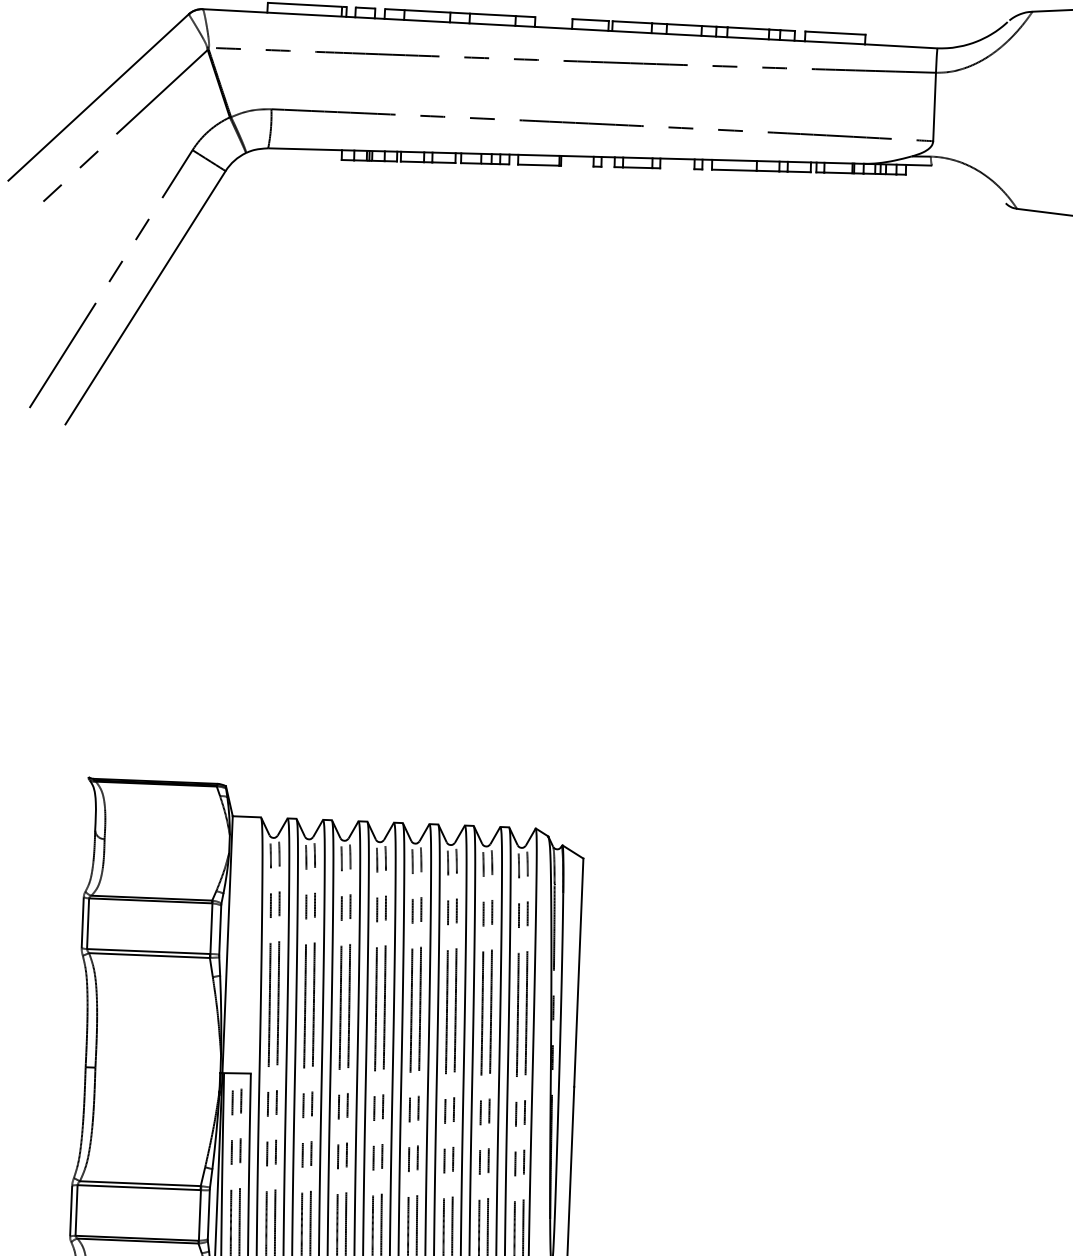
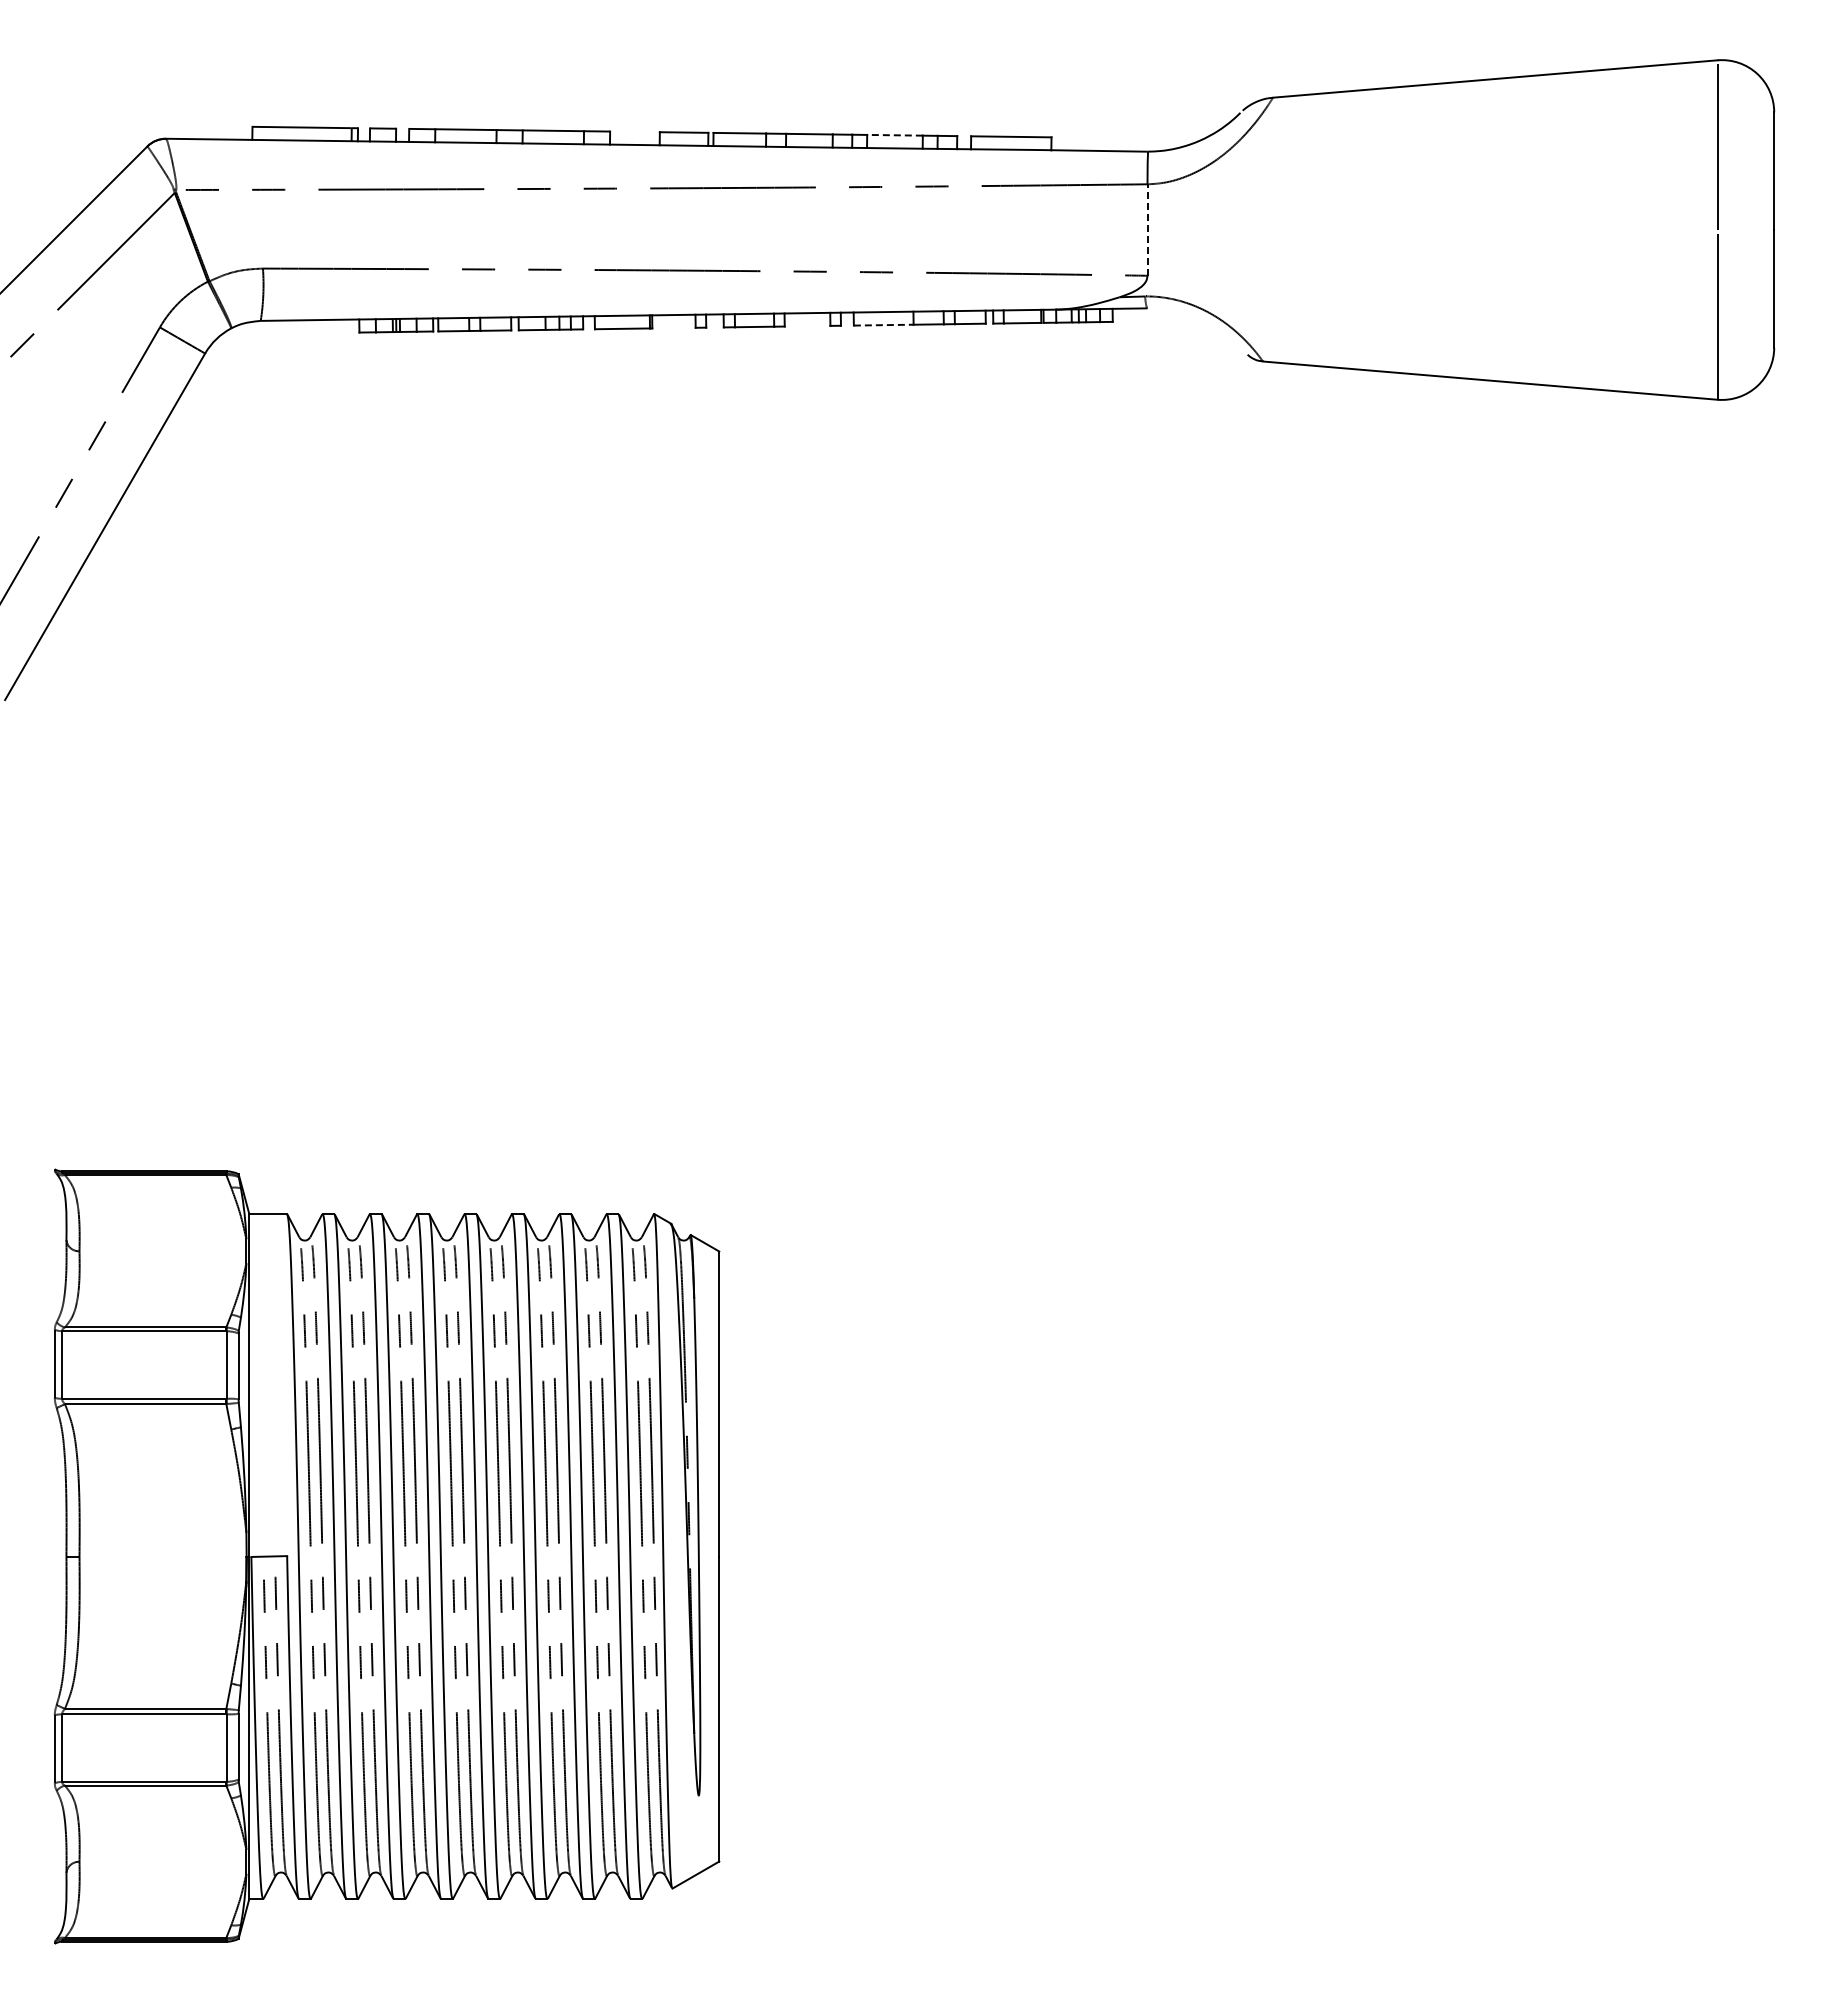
line: (748, 28) -> (895, 135), solid -> dashed
line: (934, 107) -> (1147, 230), solid -> dashed
line: (734, 170) -> (883, 325), solid -> dashed

